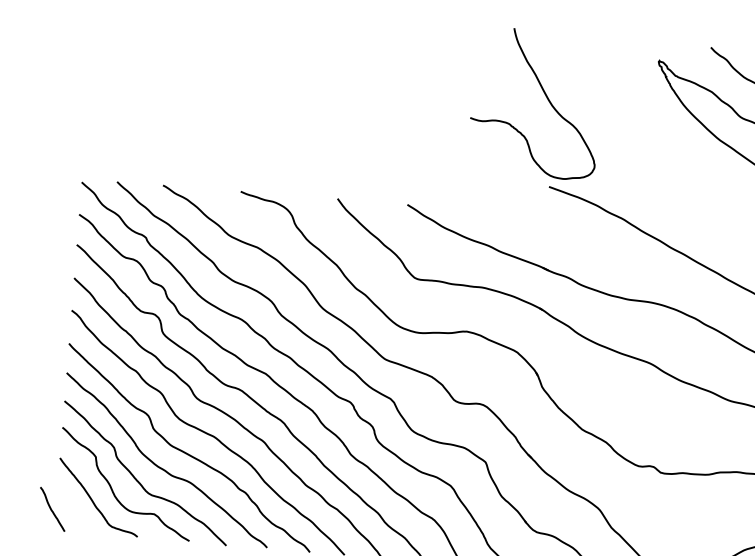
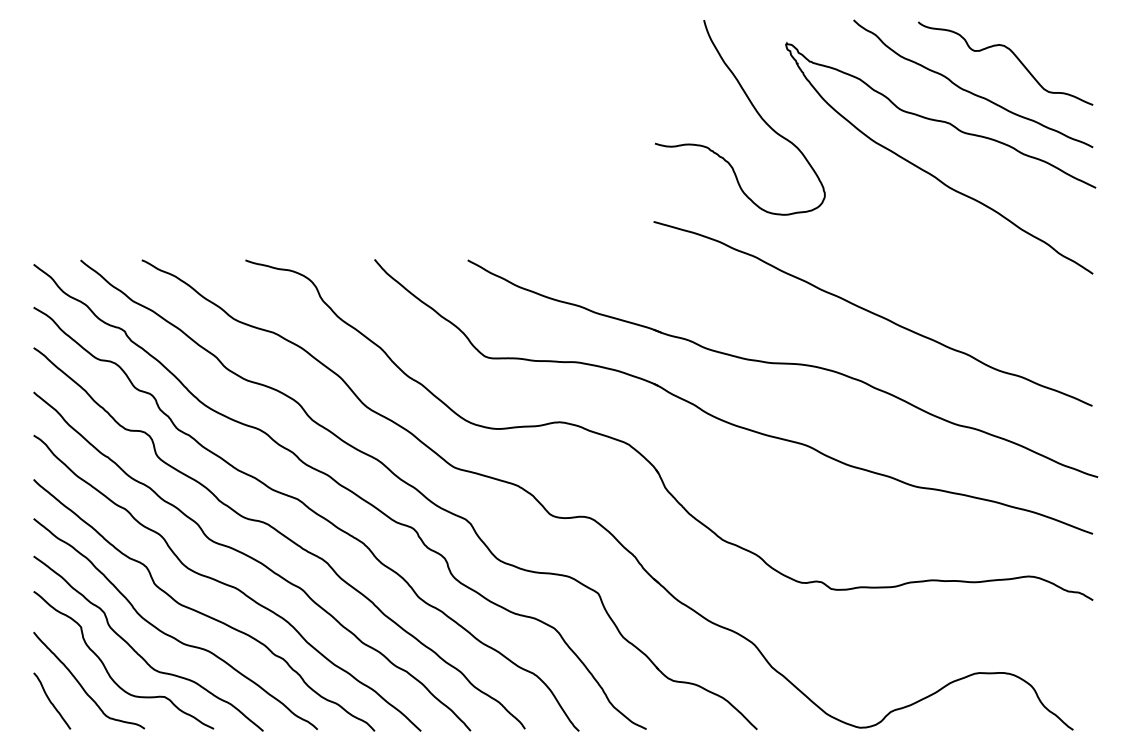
curve: (546, 97) -> (753, 108), moved
curve: (52, 509) -> (51, 701), moved

